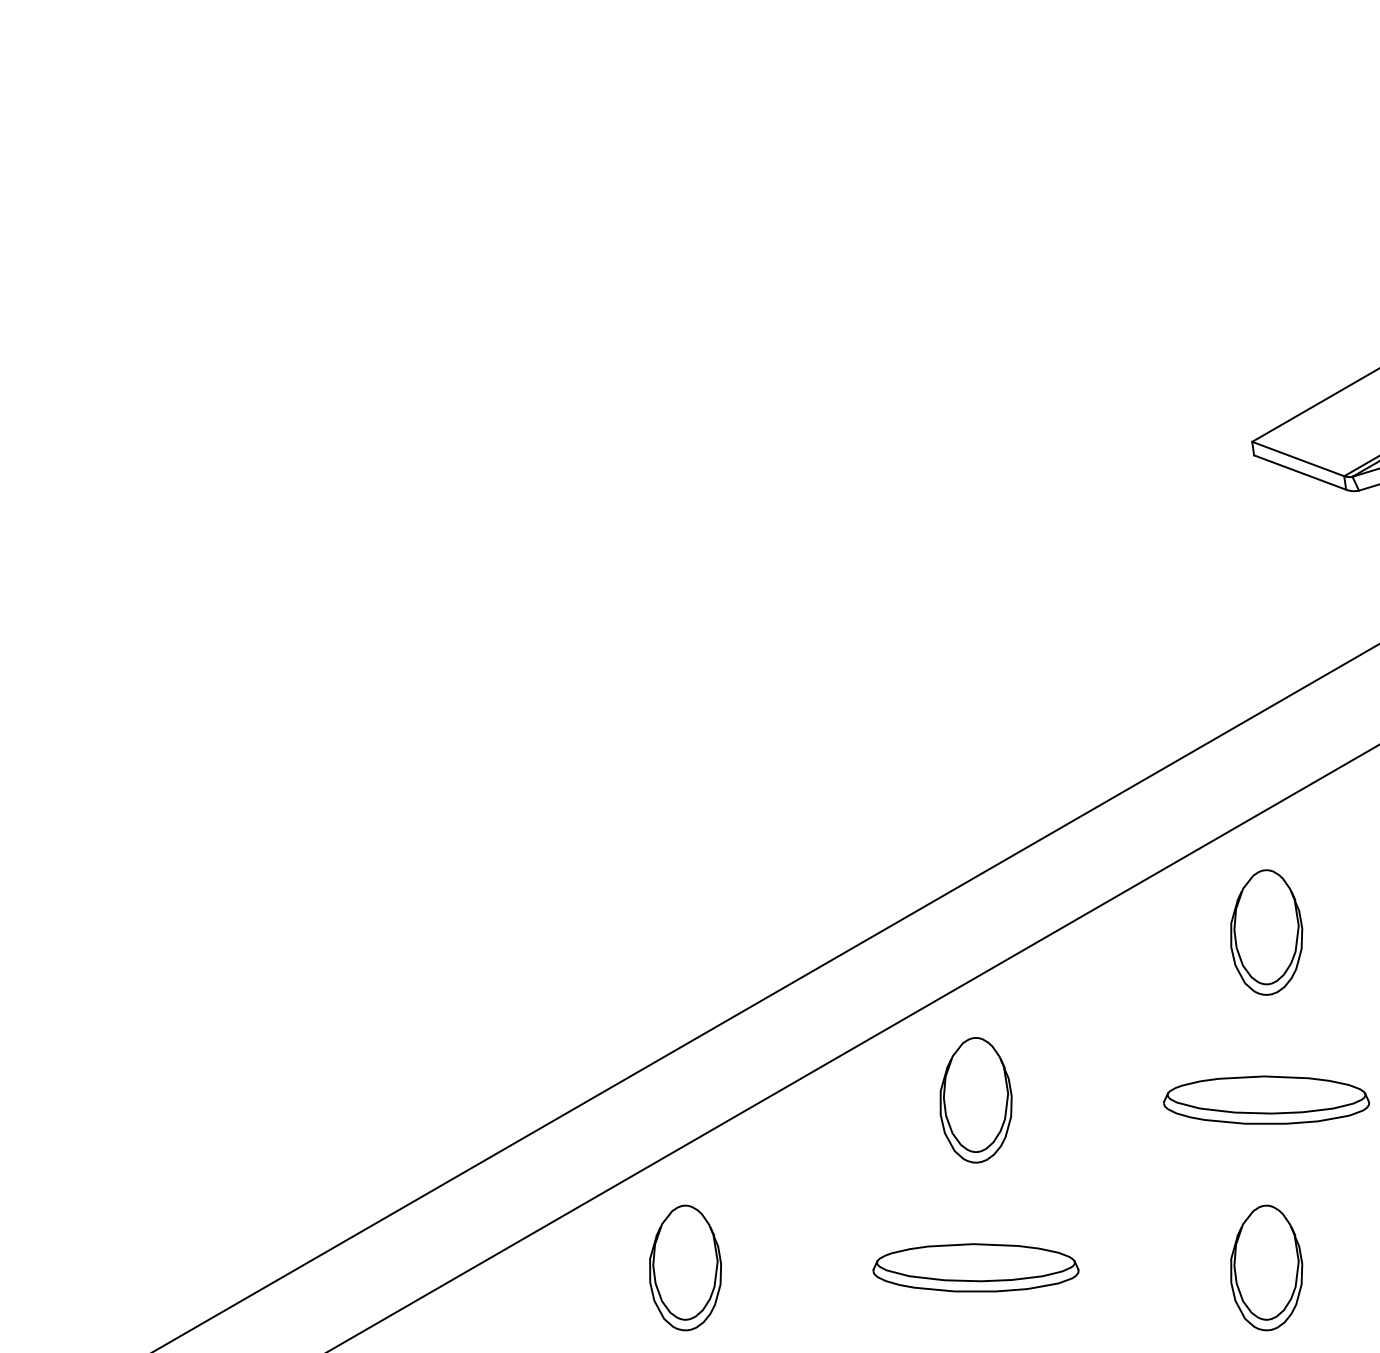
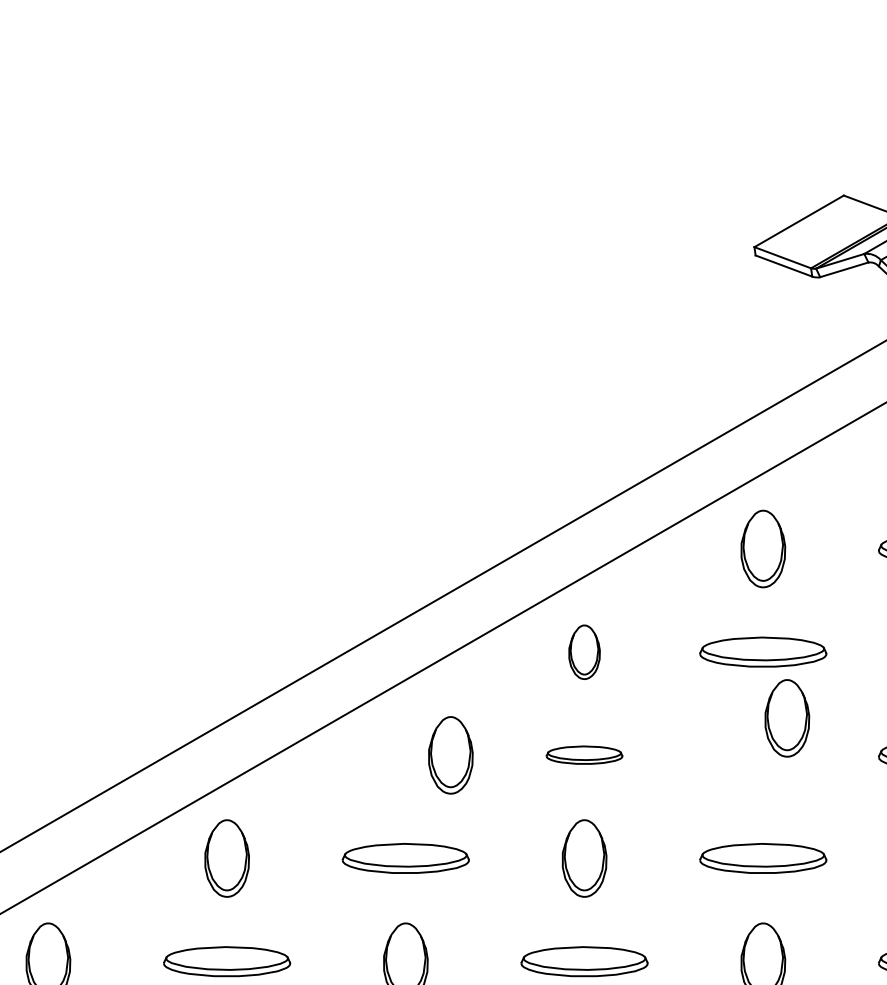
part: (975, 1100) -> (584, 652), size x0.7
part: (975, 1266) -> (584, 754), size x0.6
part: (684, 1268) -> (450, 755), moved
part: (1266, 1268) -> (787, 718), moved

